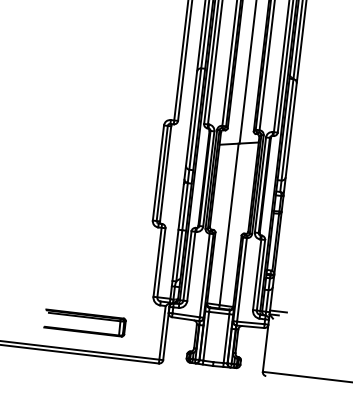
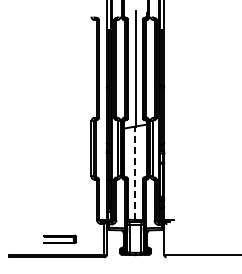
line: (229, 224) -> (135, 173), solid -> dashed
part: (84, 323) -> (59, 239), size x0.7

